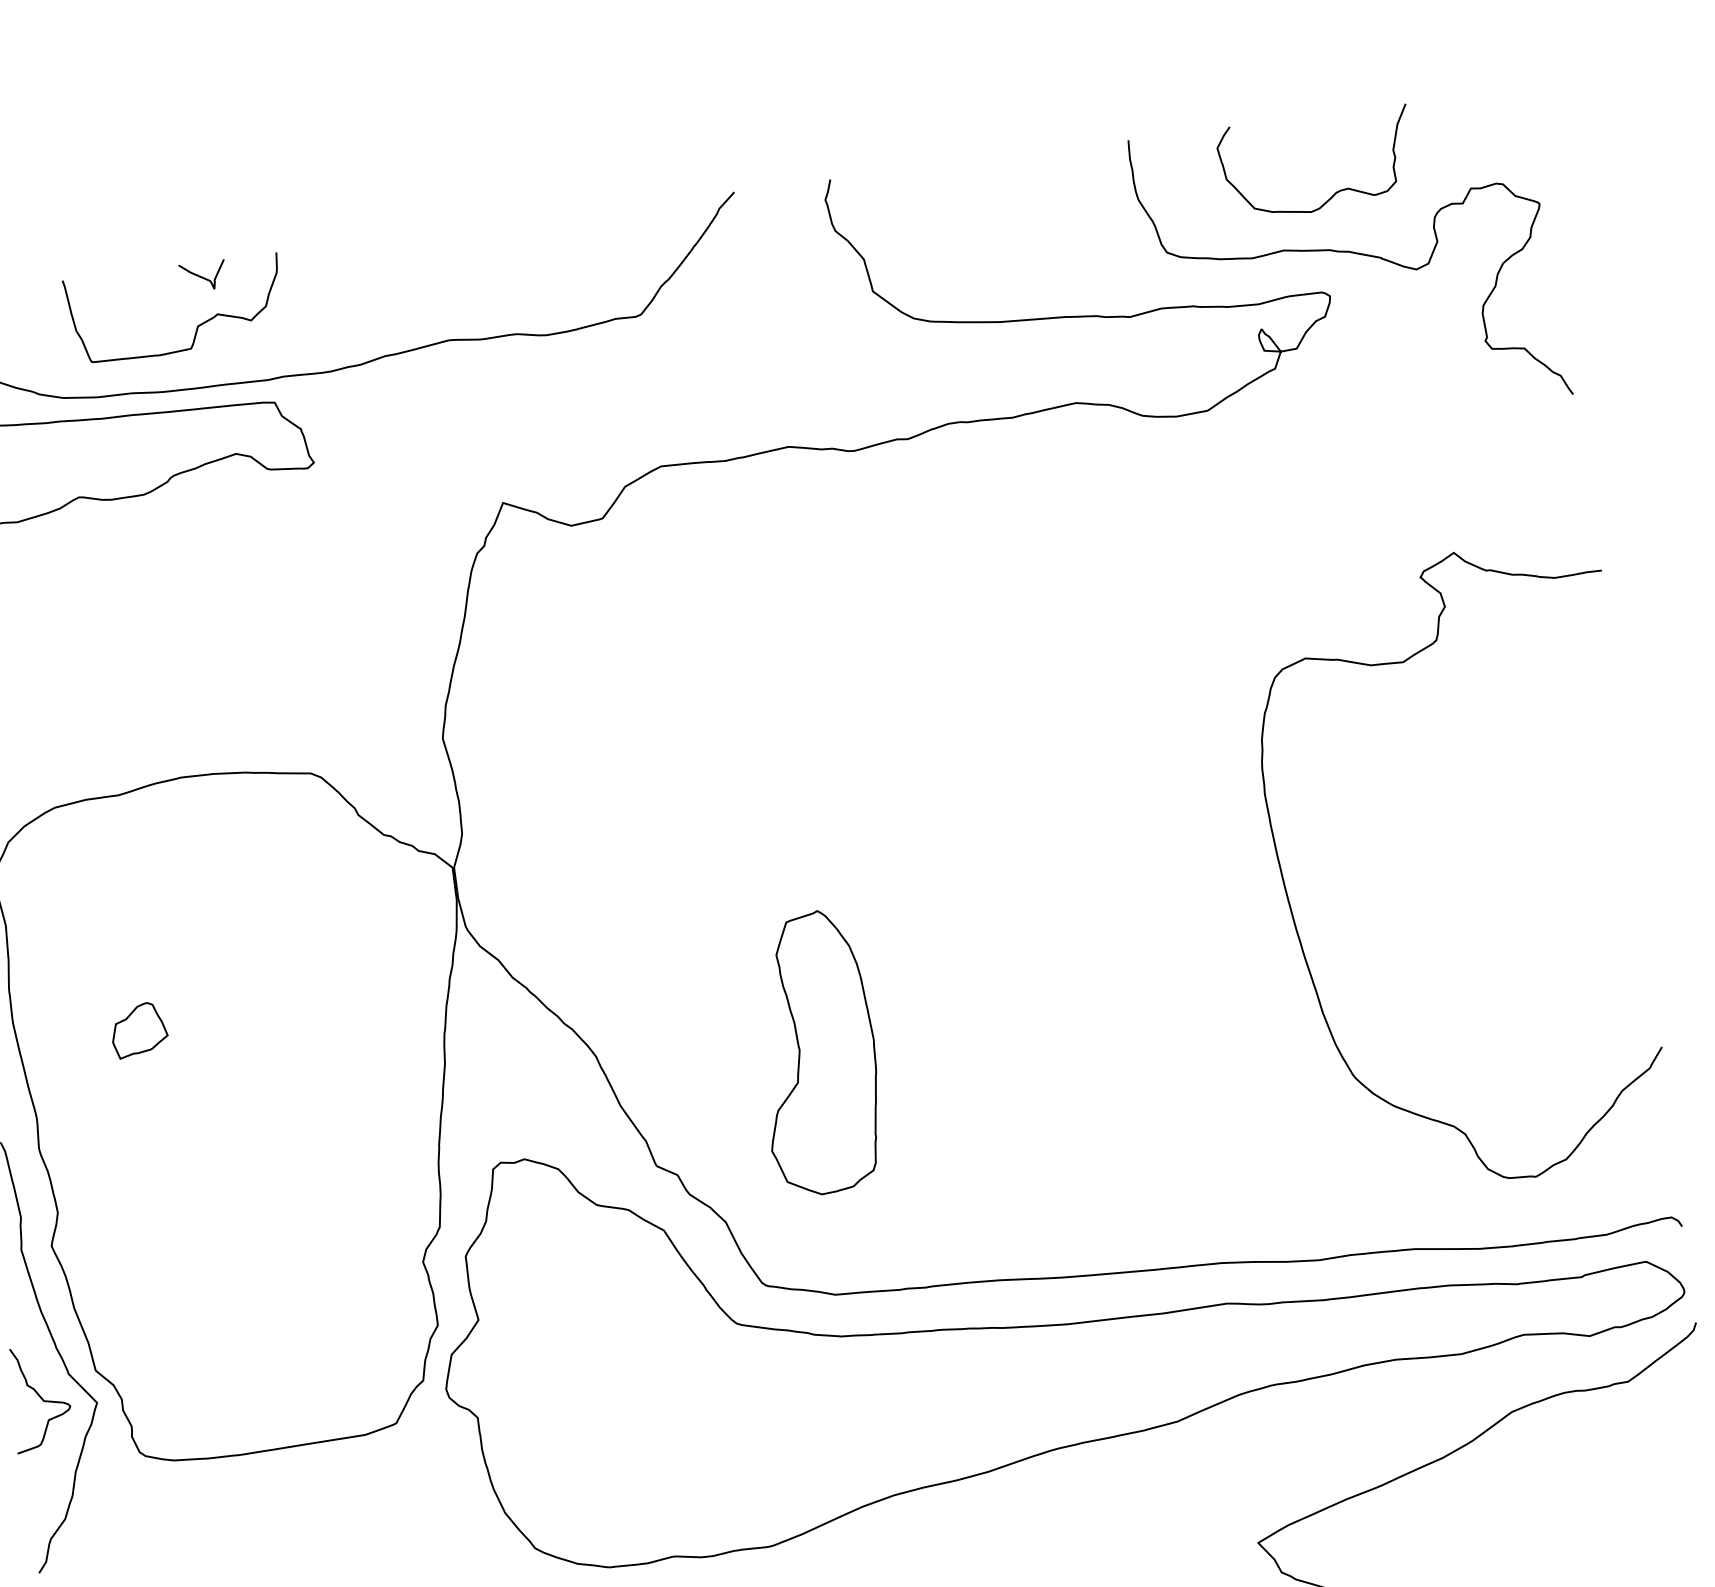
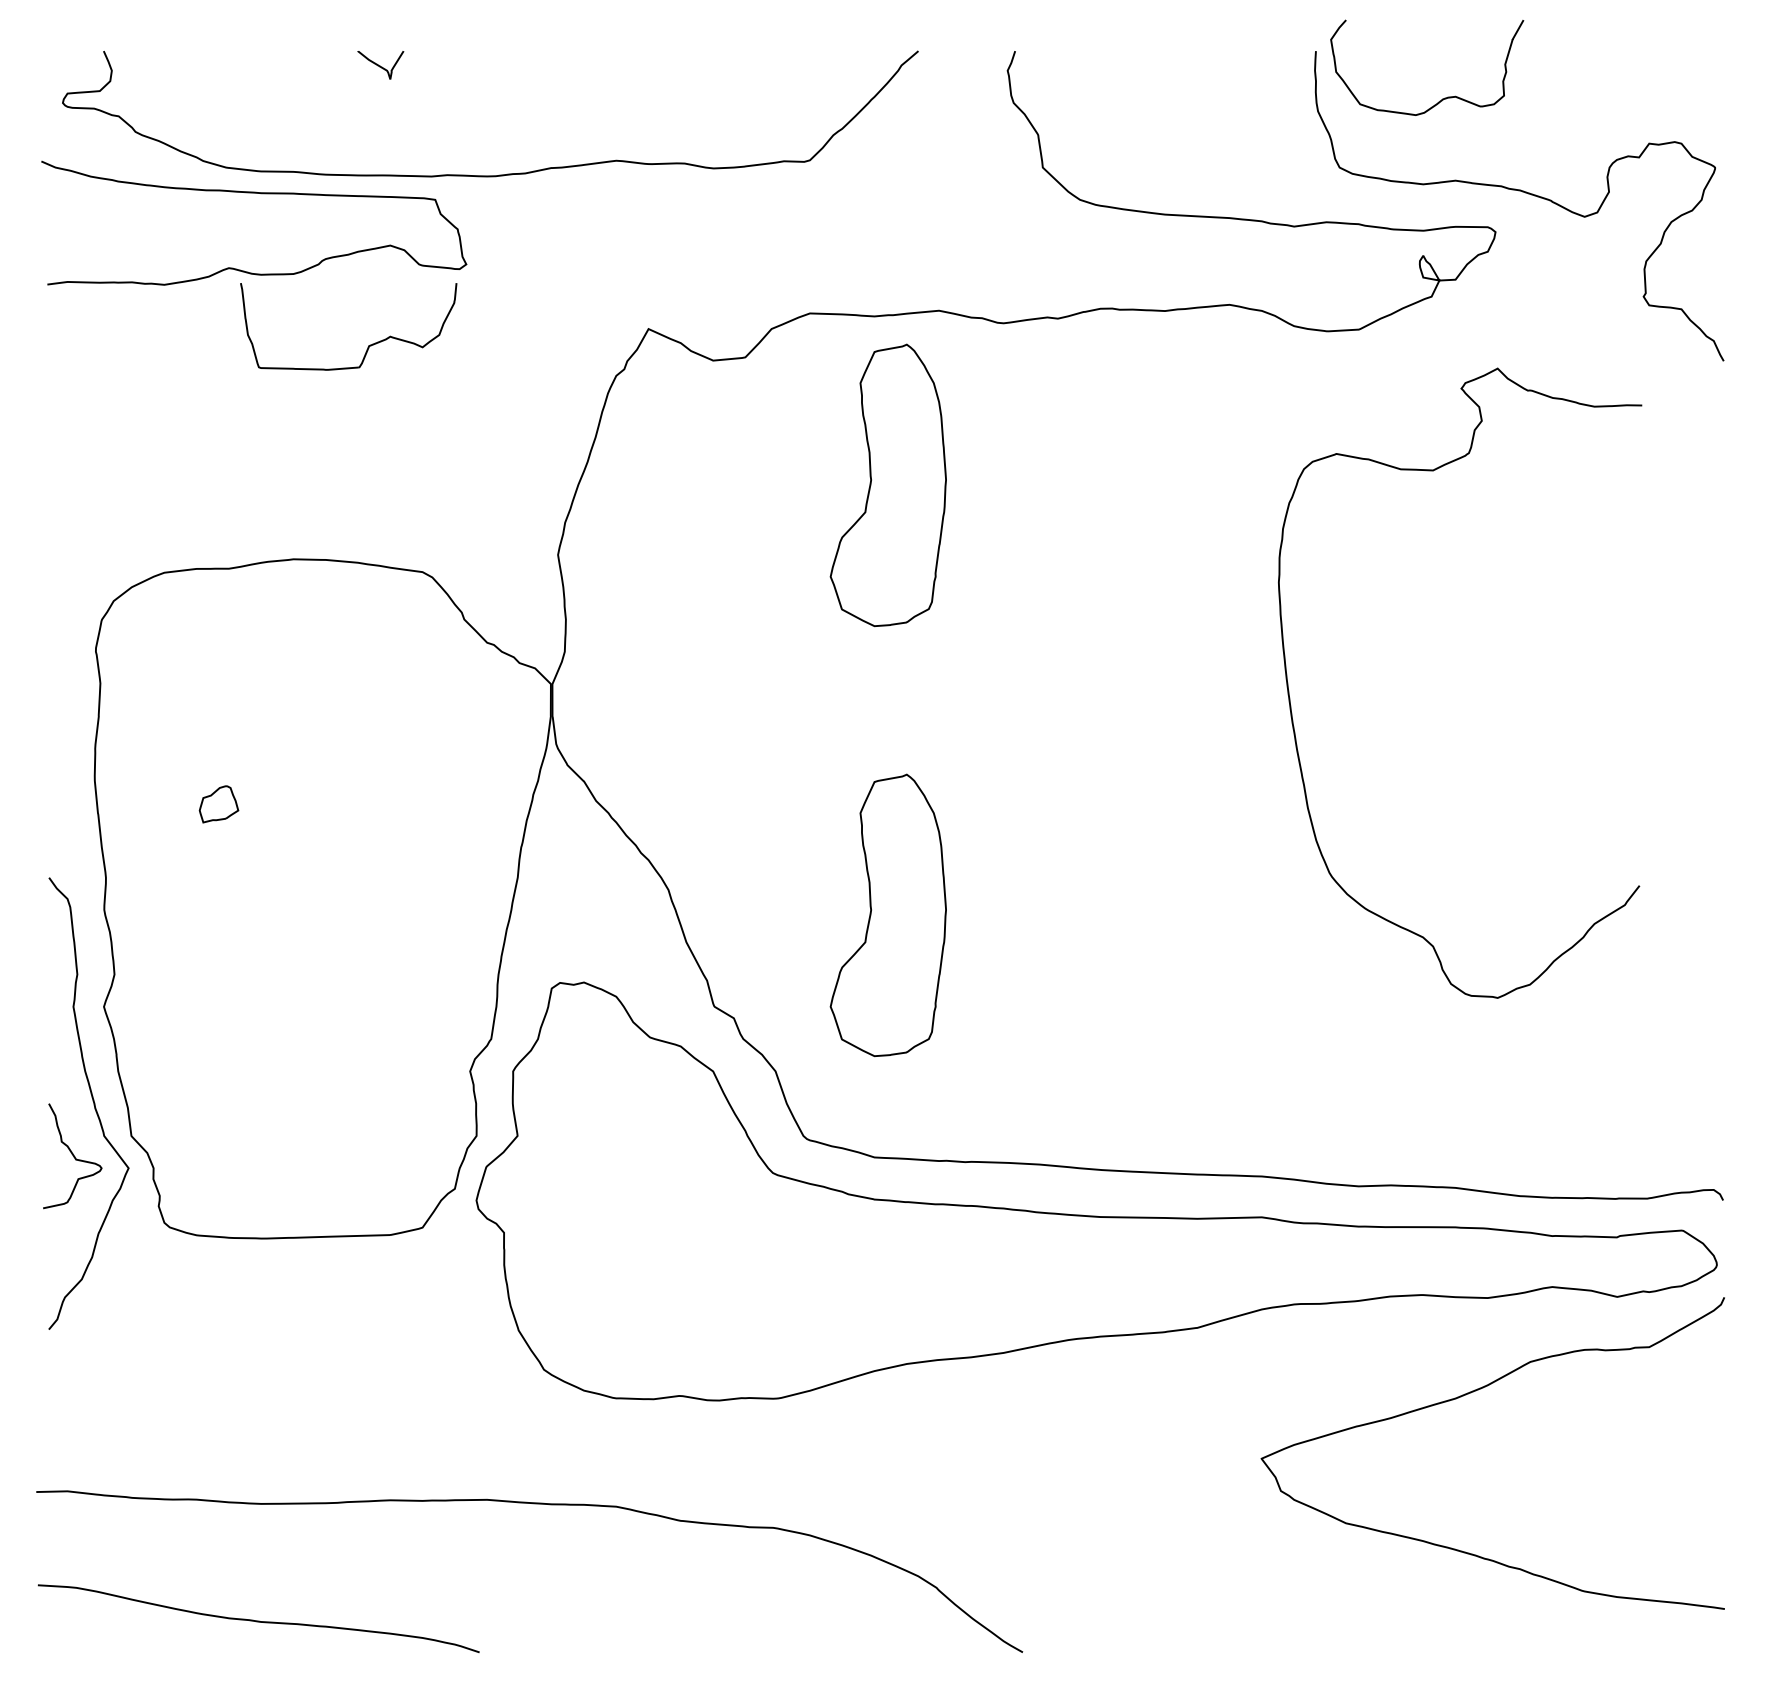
curve: (1335, 192) -> (1442, 98), moved
part: (197, 325) -> (368, 345), moved
part: (760, 626) -> (887, 485), added
curve: (1293, 913) -> (1291, 705), moved
part: (138, 1030) -> (218, 804), size x0.7

